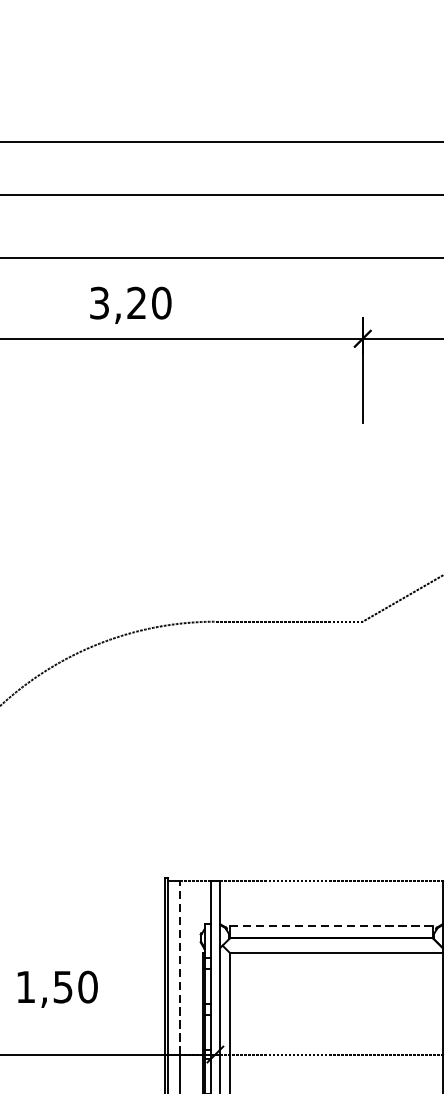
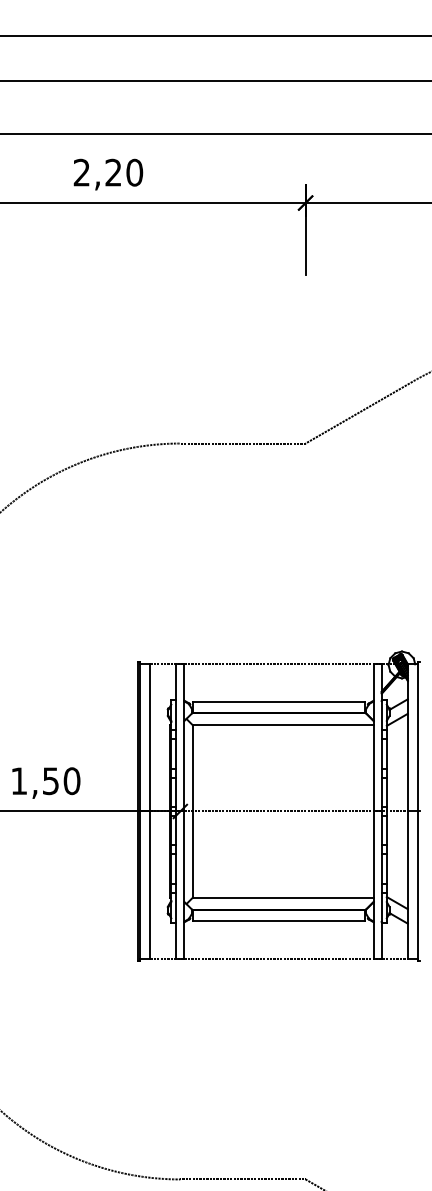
text: (99, 302) -> (81, 172), 3,20 -> 2,20
line: (332, 926) -> (279, 702), dashed -> solid
line: (180, 967) -> (150, 737), dashed -> solid
text: (57, 988) -> (46, 782), moved

